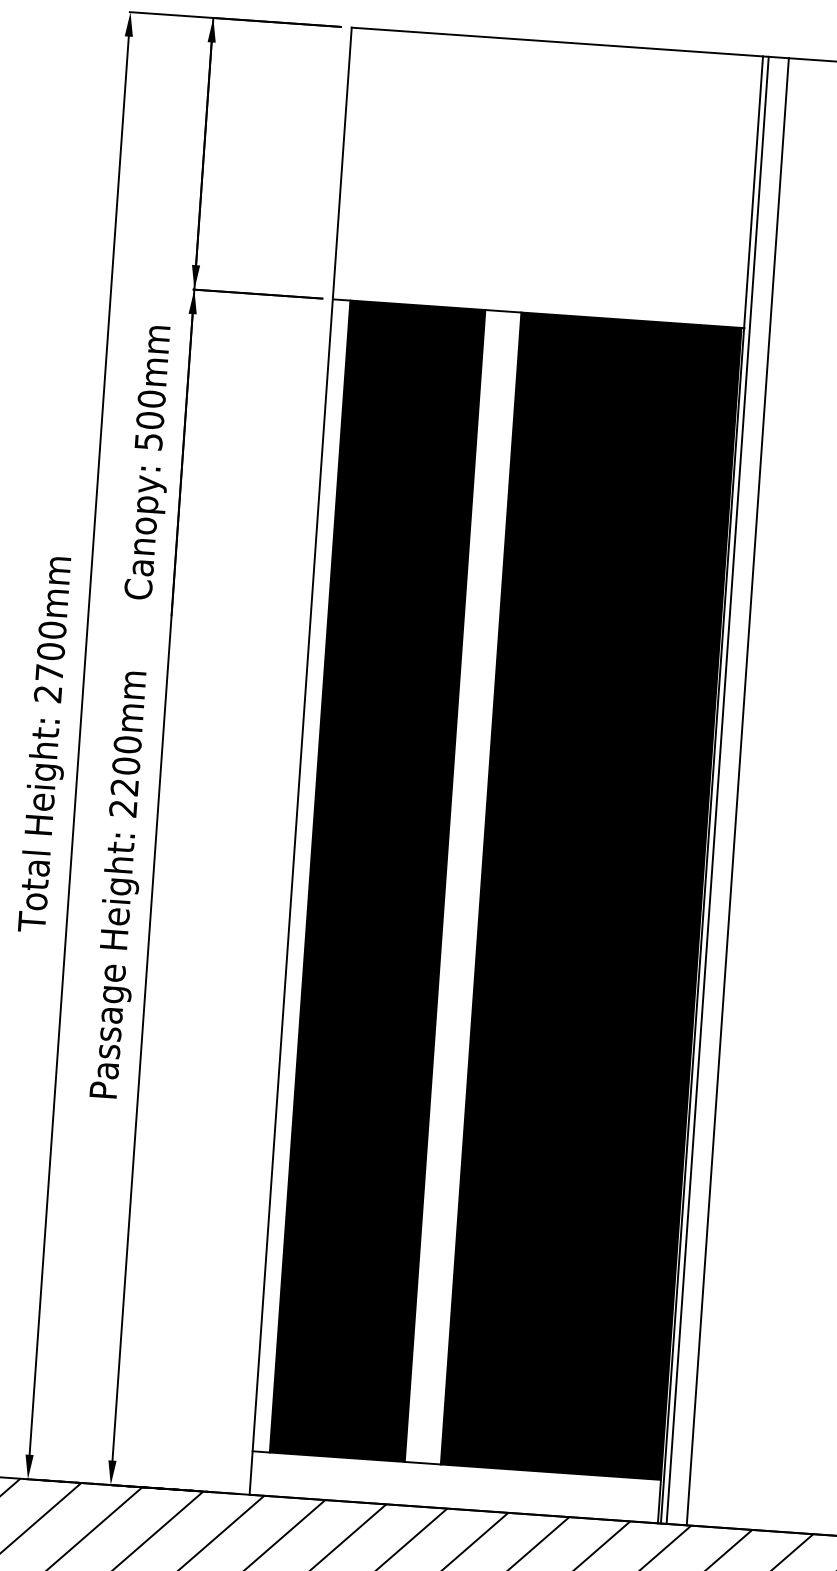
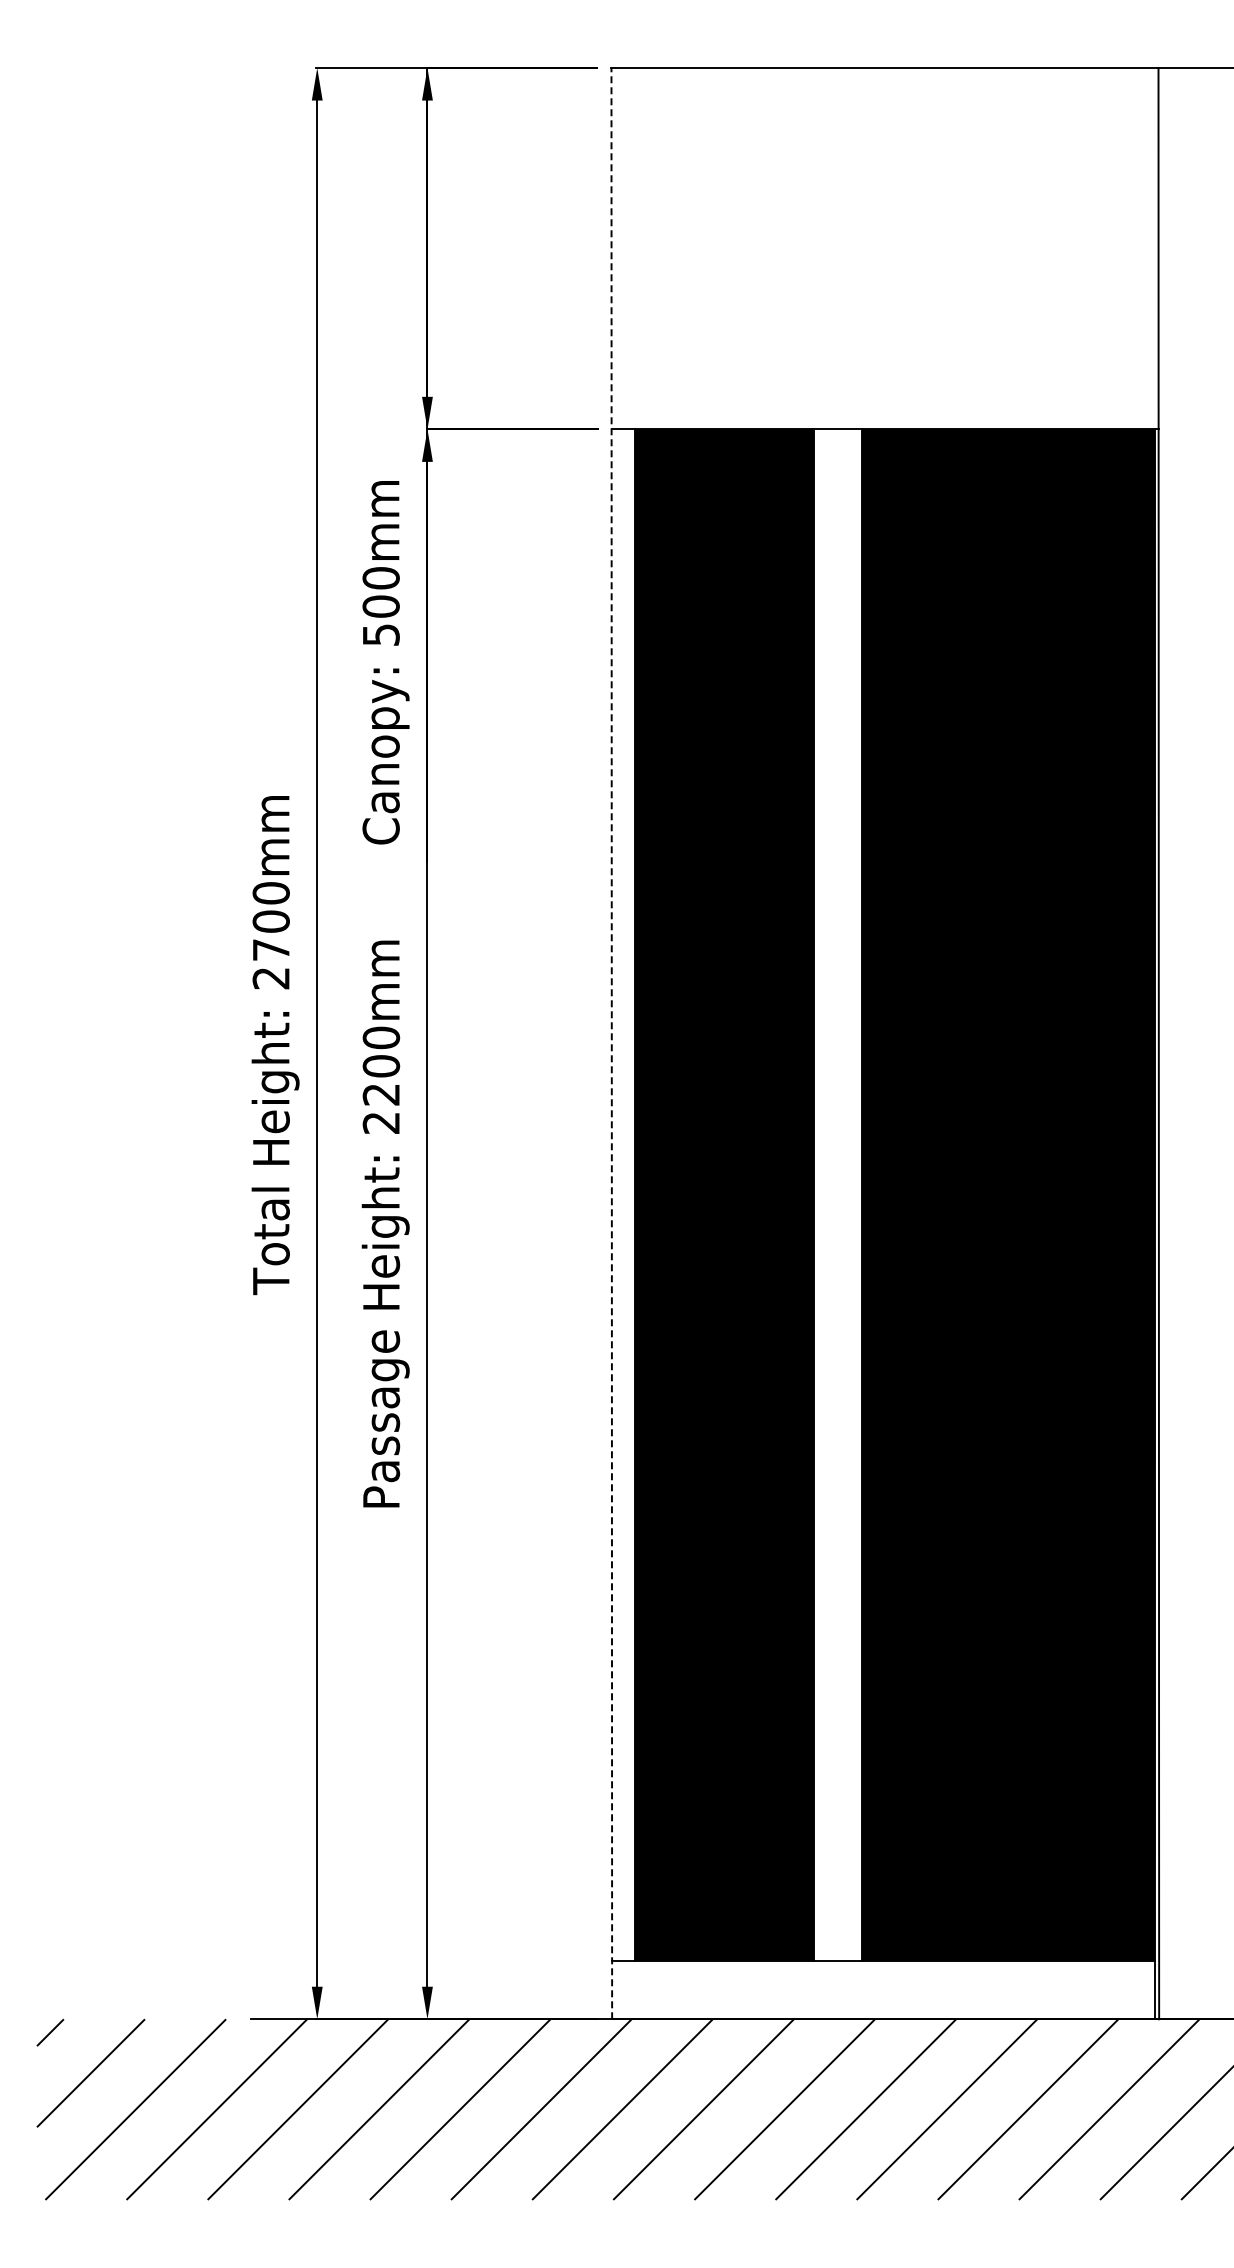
line: (300, 761) -> (611, 1043), solid -> dashed
line: (717, 790) -> (1166, 1043), removed
line: (737, 791) -> (1192, 1043), removed

